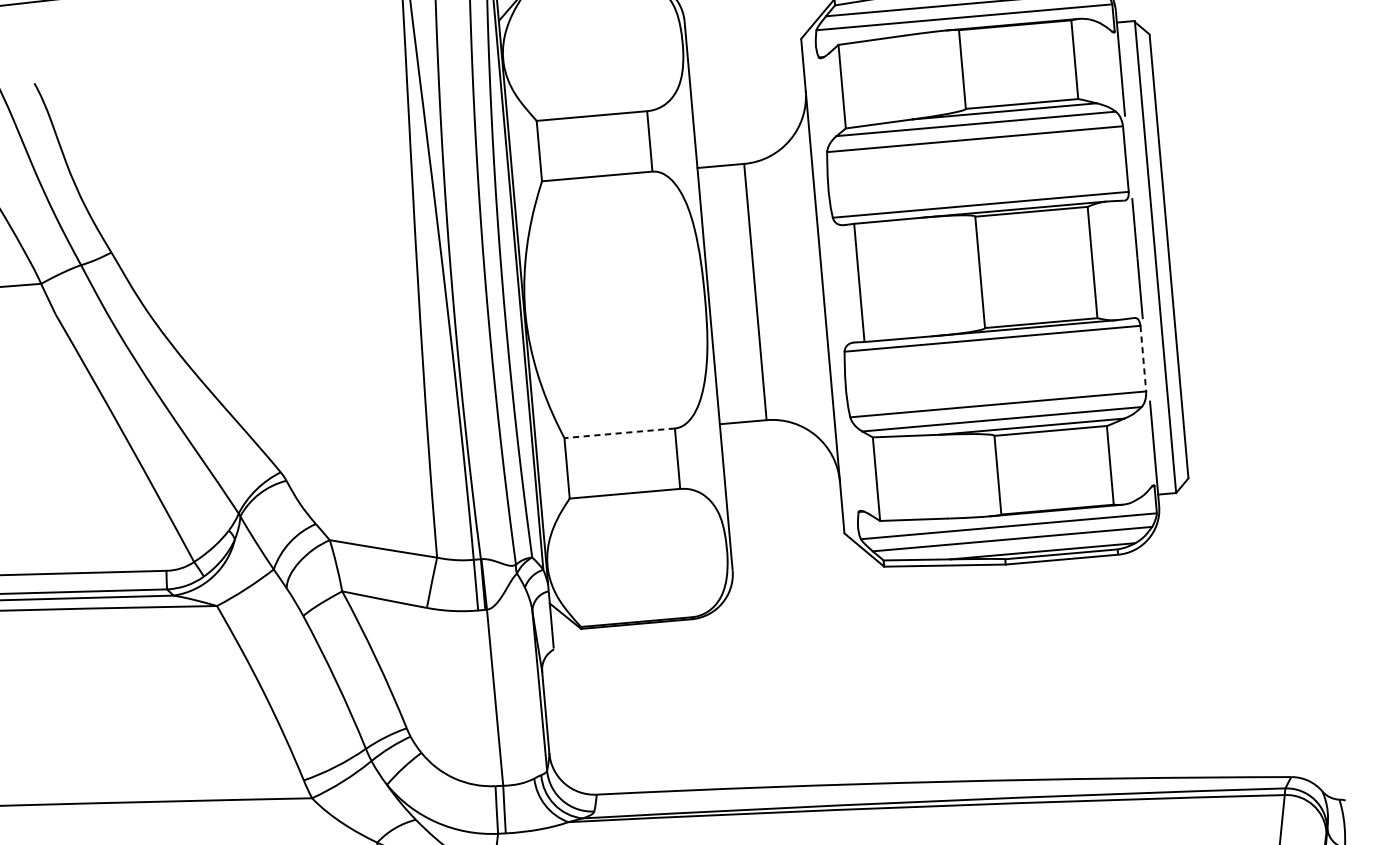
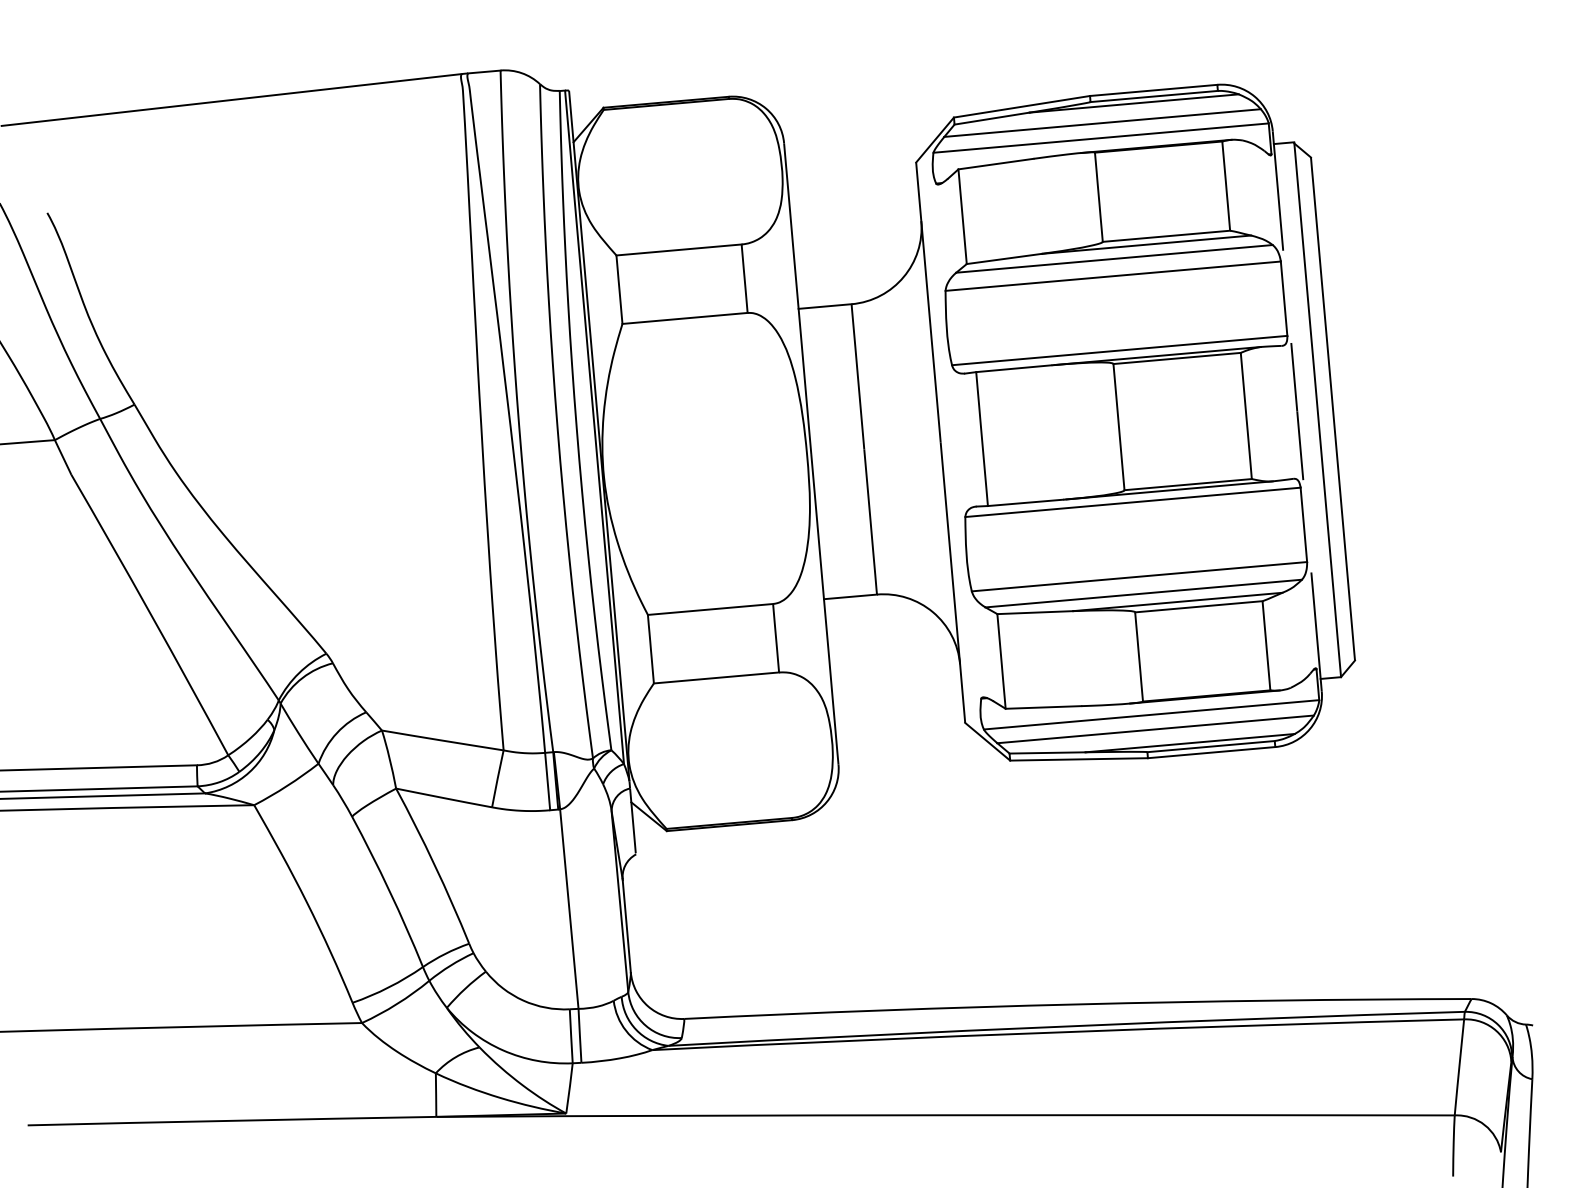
line: (1143, 359) -> (1303, 525), dashed -> solid
line: (619, 433) -> (710, 609), dashed -> solid

